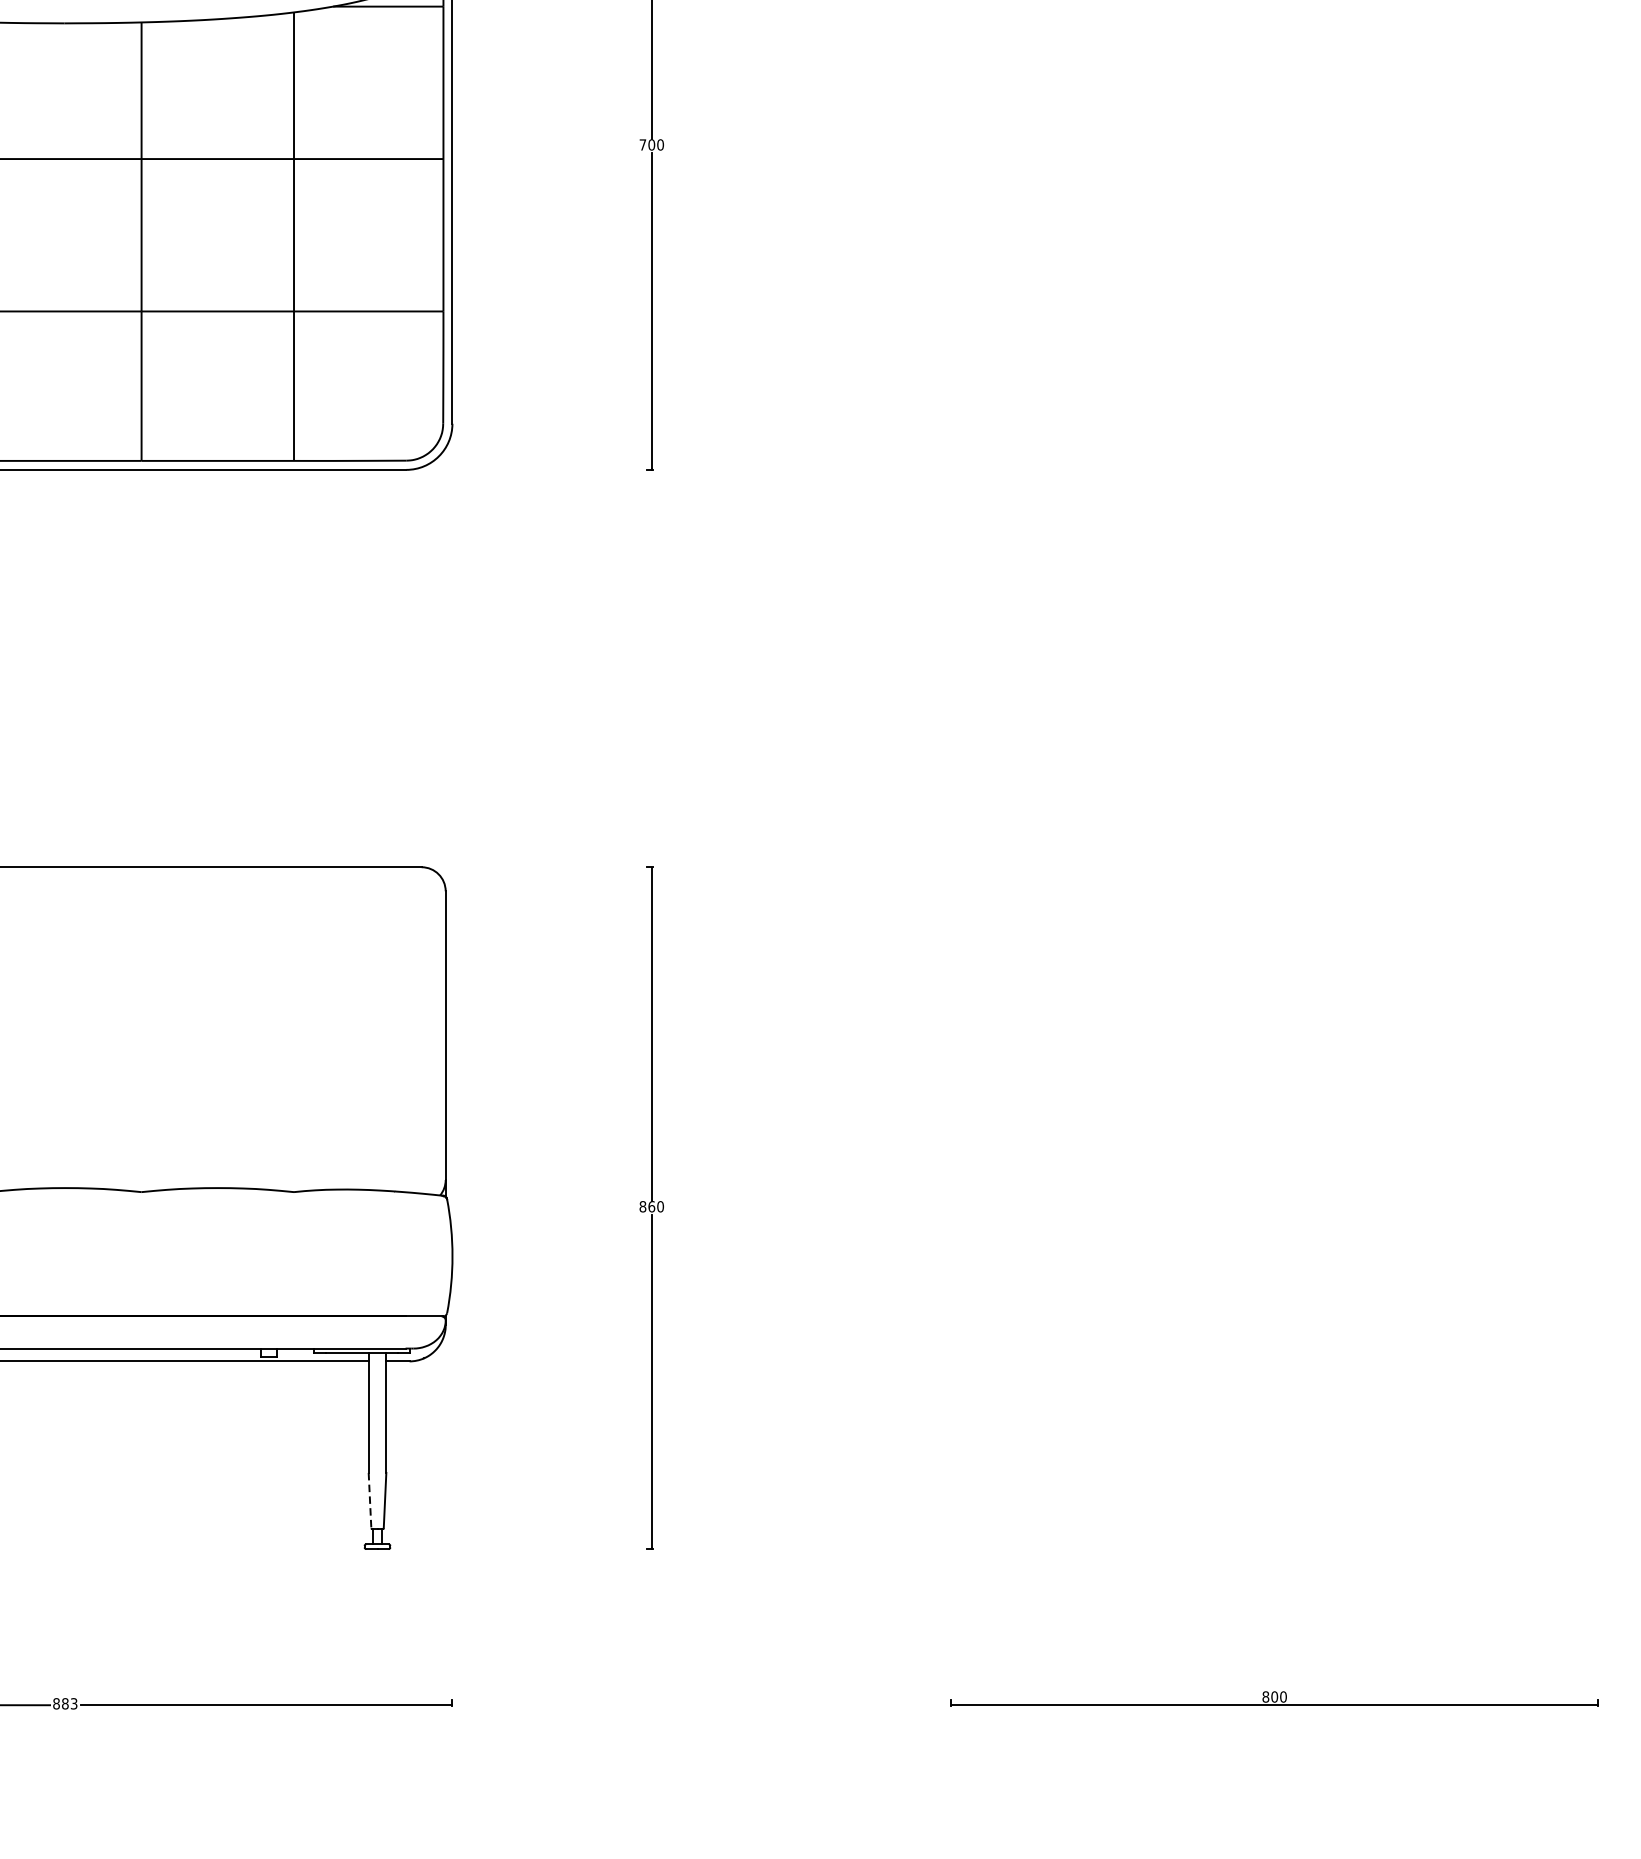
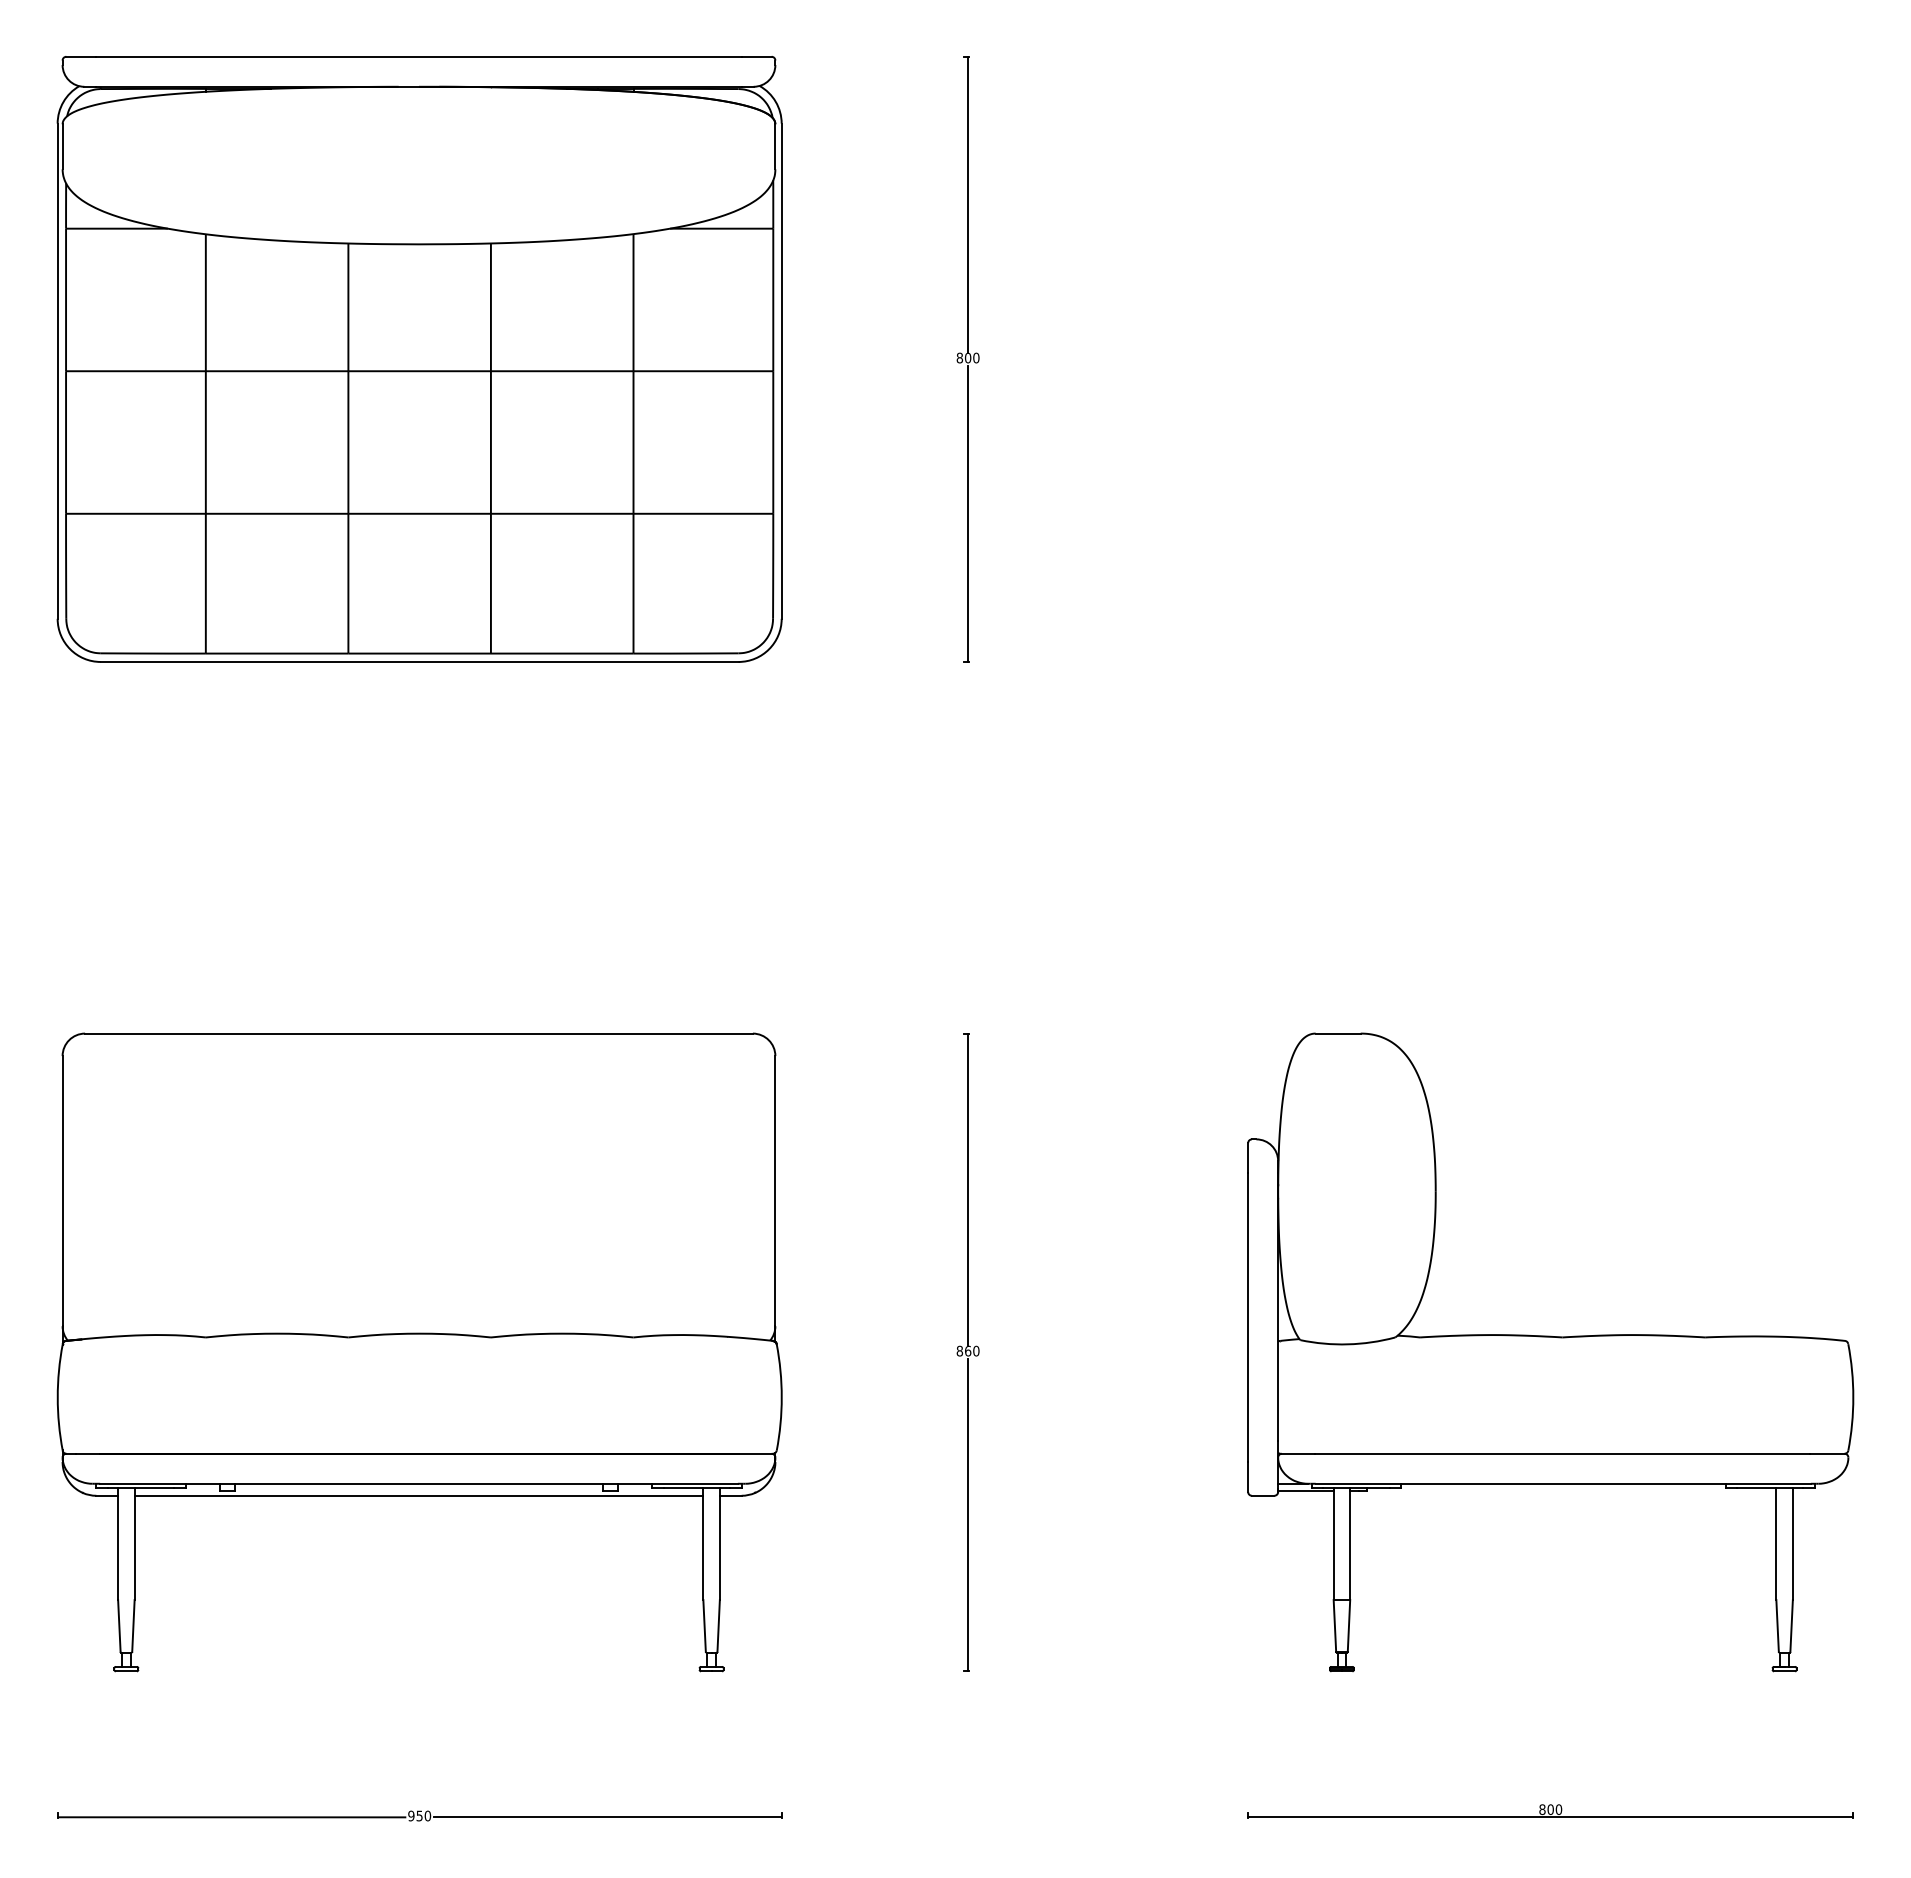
text: (642, 144) -> (959, 357), 700 -> 800
part: (1274, 1208) -> (1550, 1352), added
line: (369, 1500) -> (704, 1625), dashed -> solid
text: (65, 1703) -> (419, 1815), 883 -> 950

